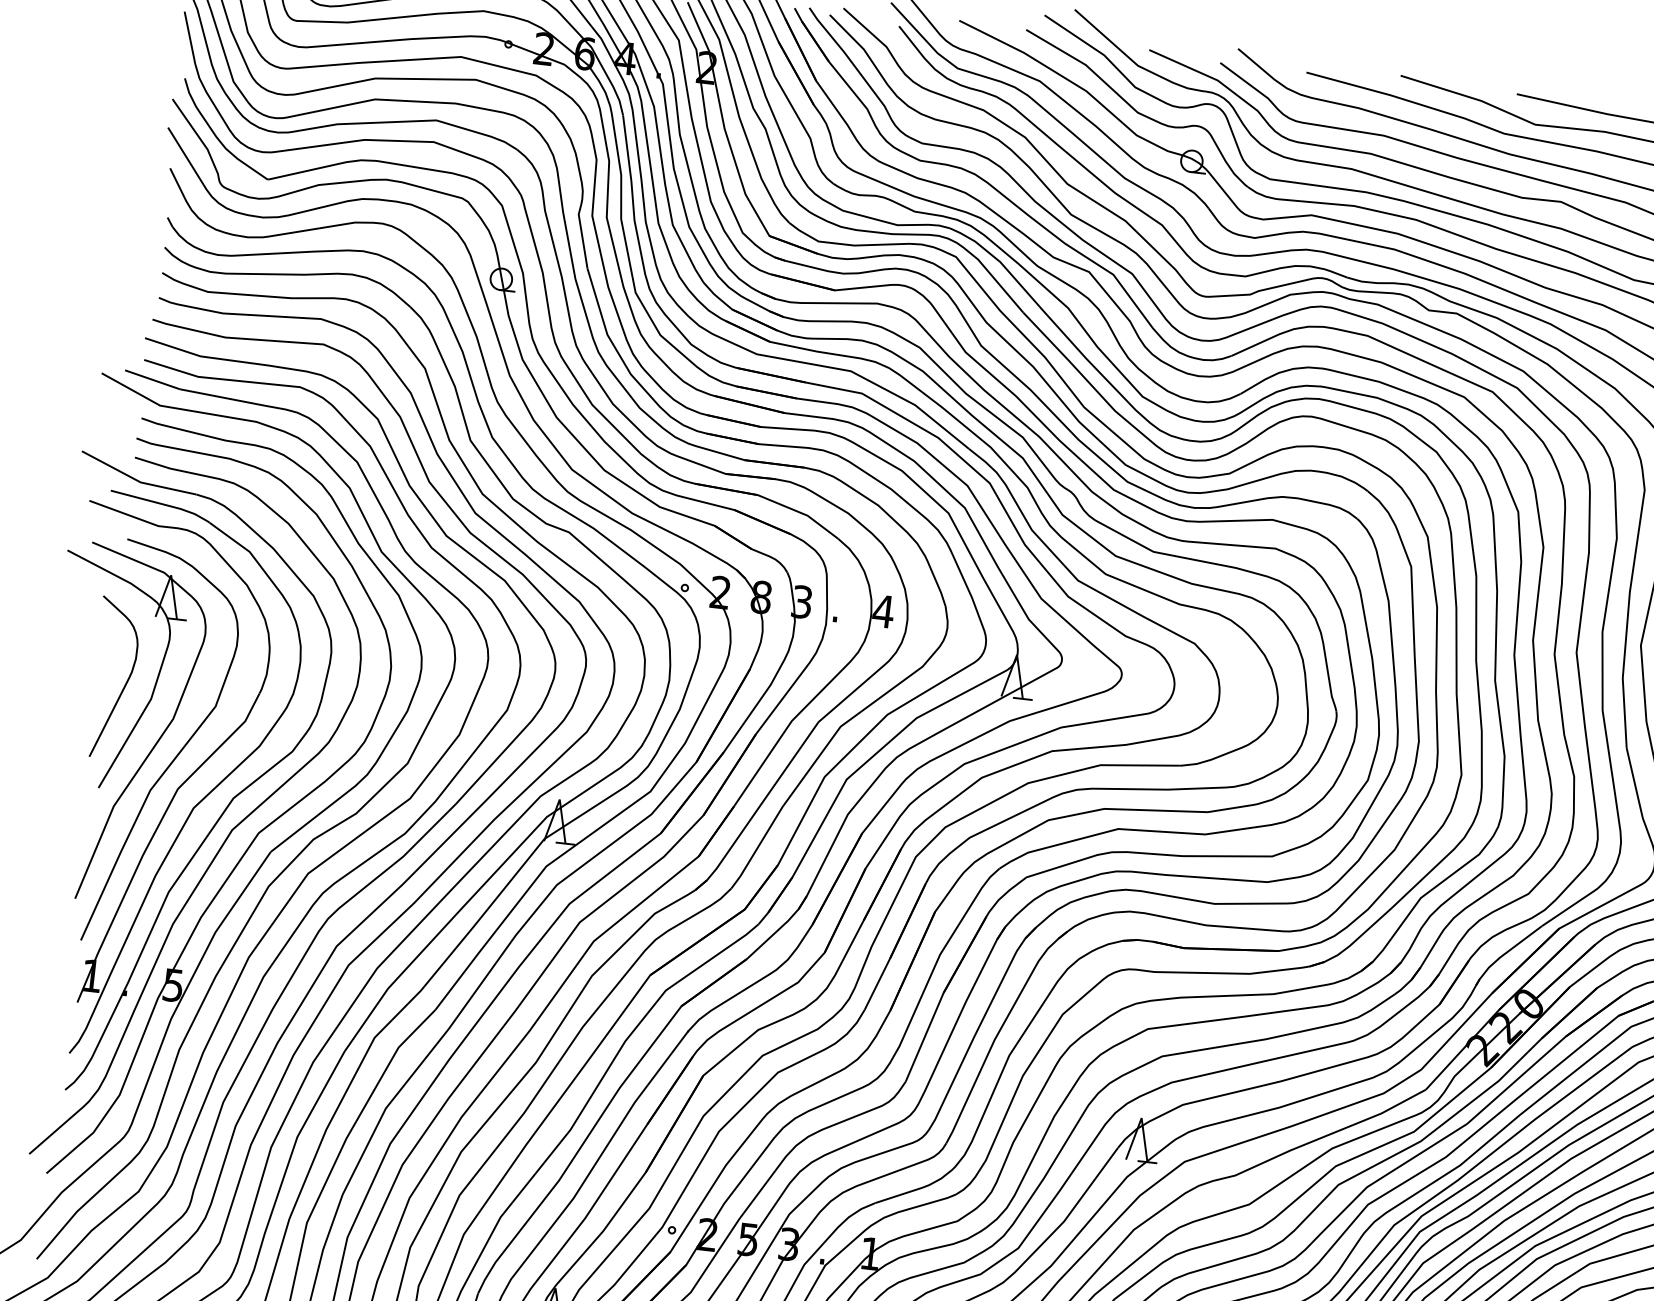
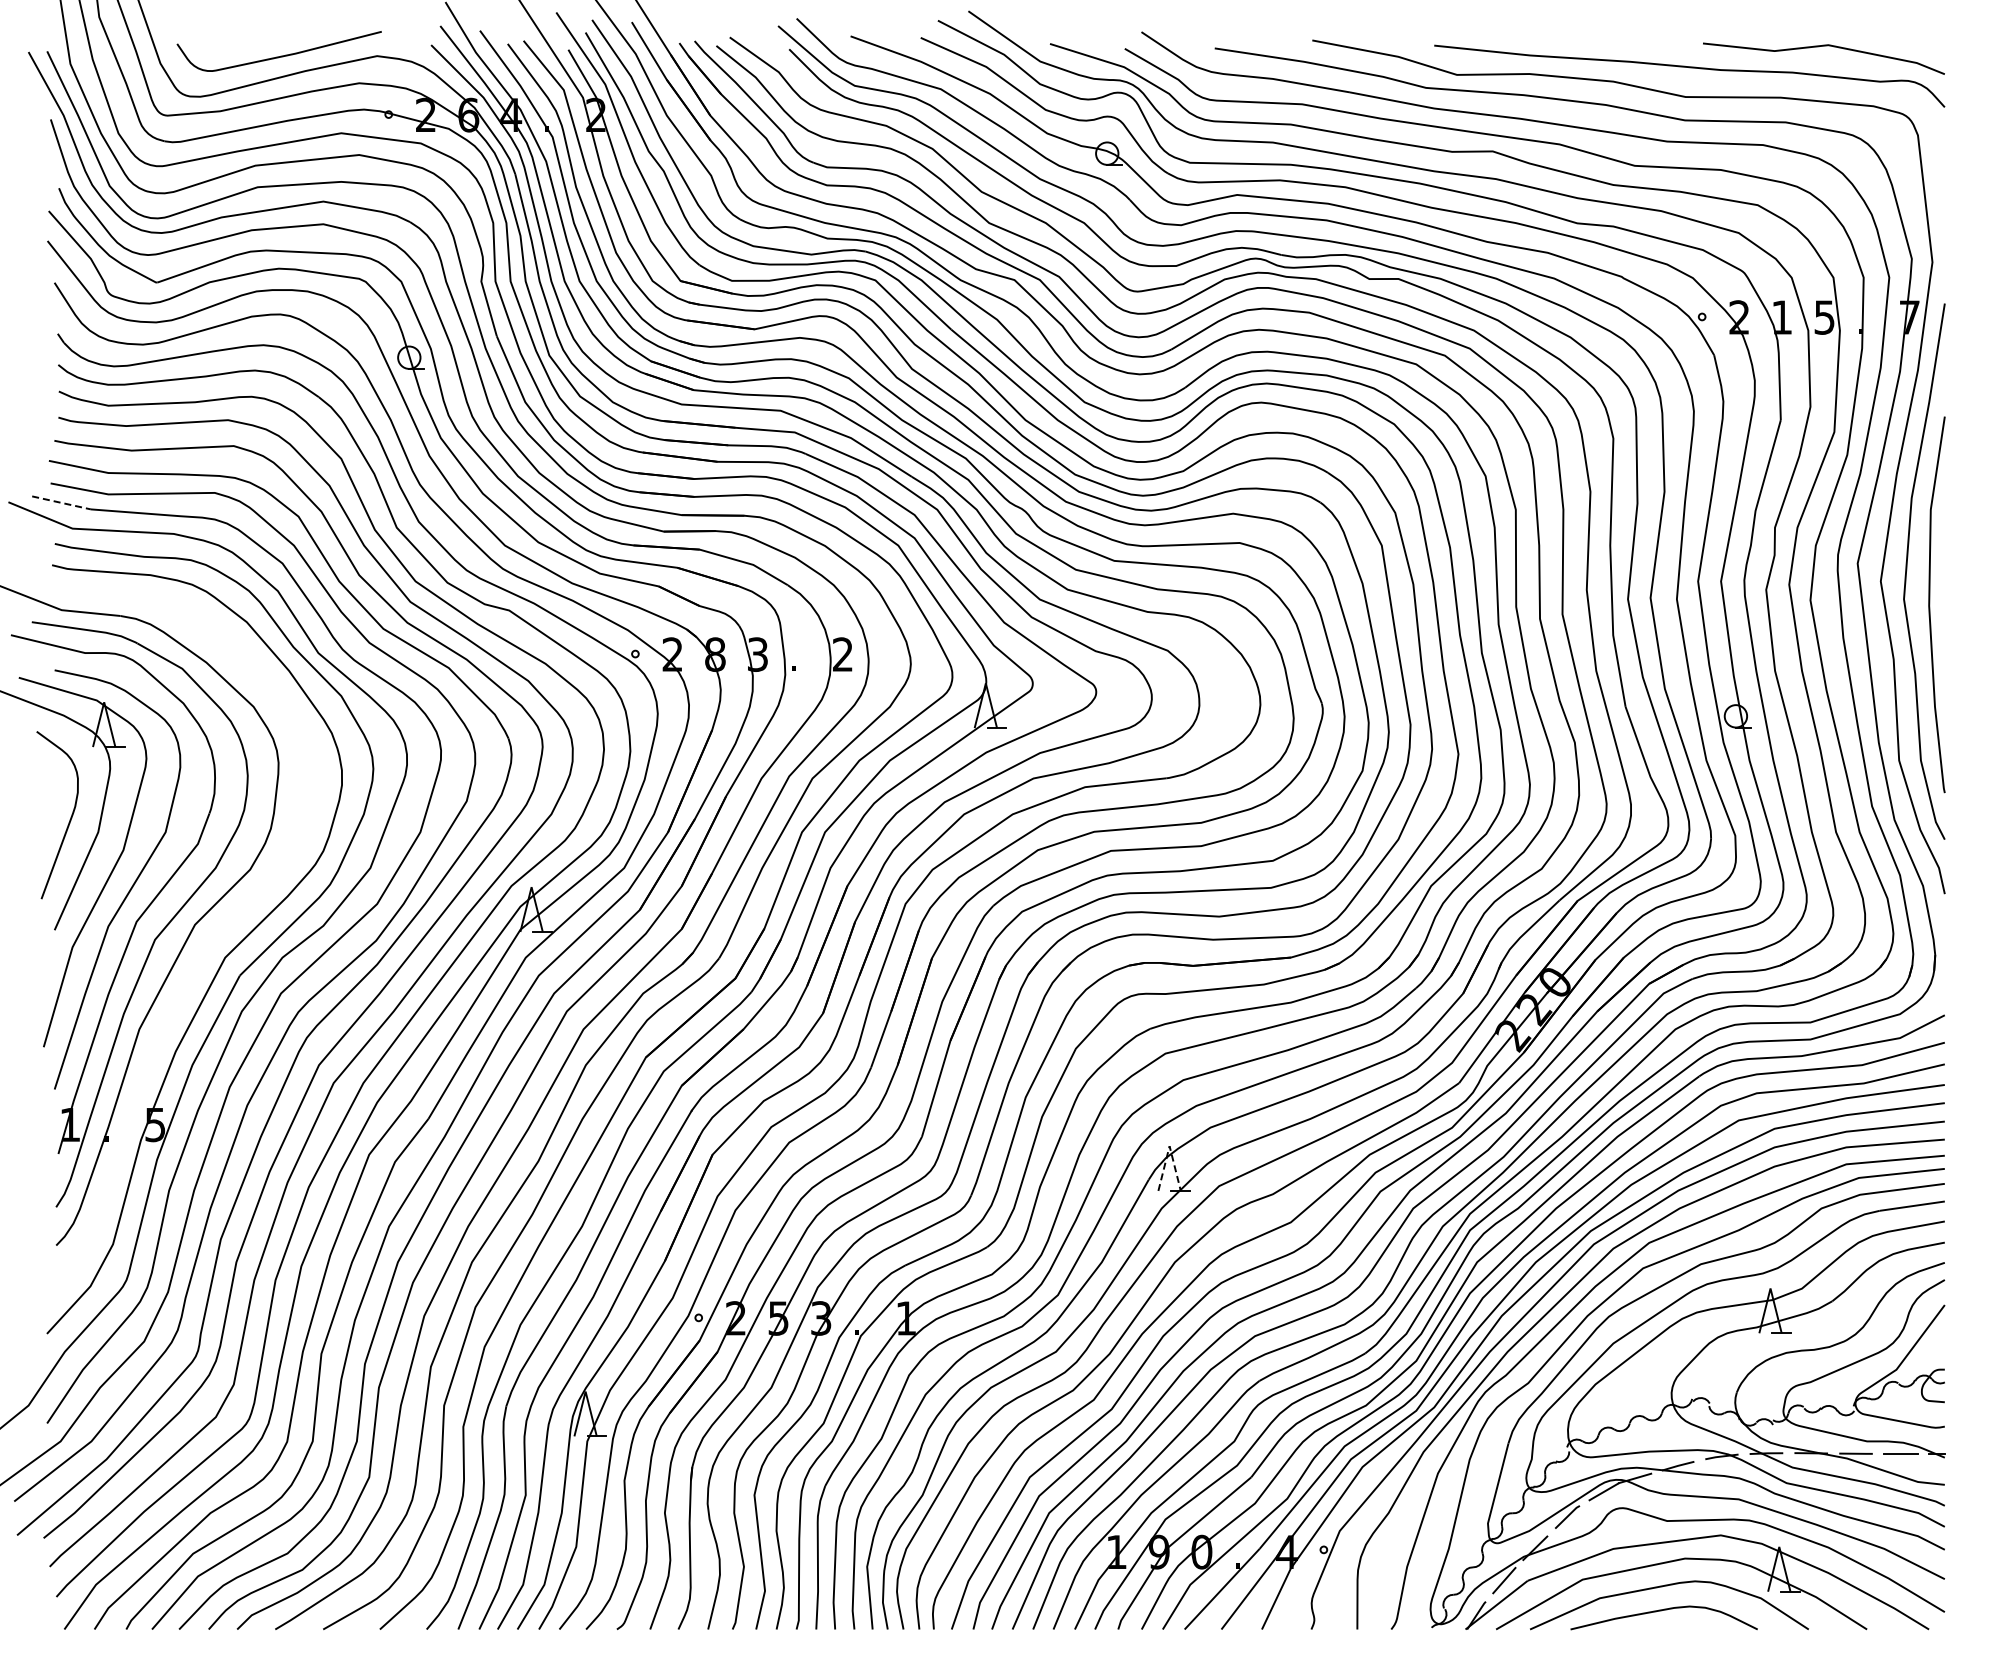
line: (153, 380) -> (62, 503), solid -> dashed
text: (883, 611) -> (842, 654), 4 -> 2
curve: (227, 835) -> (193, 963), removed
line: (1141, 1118) -> (1169, 1146), solid -> dashed

